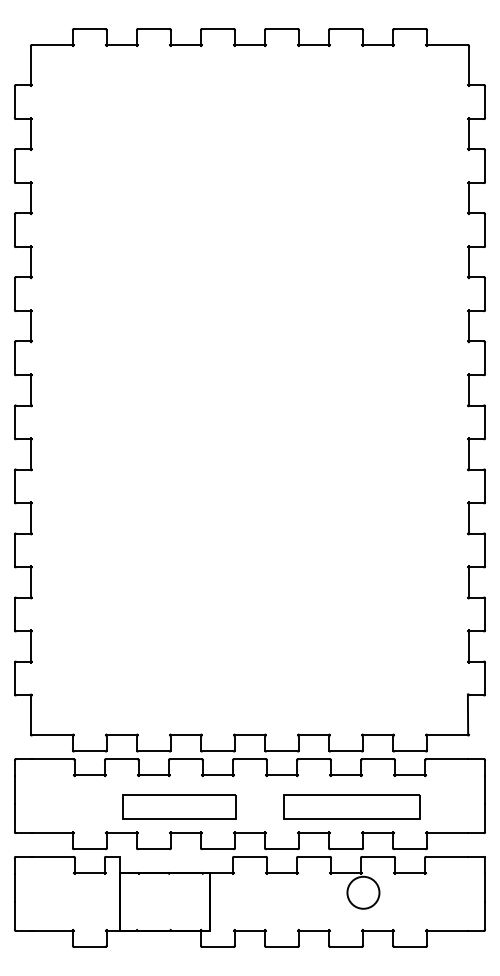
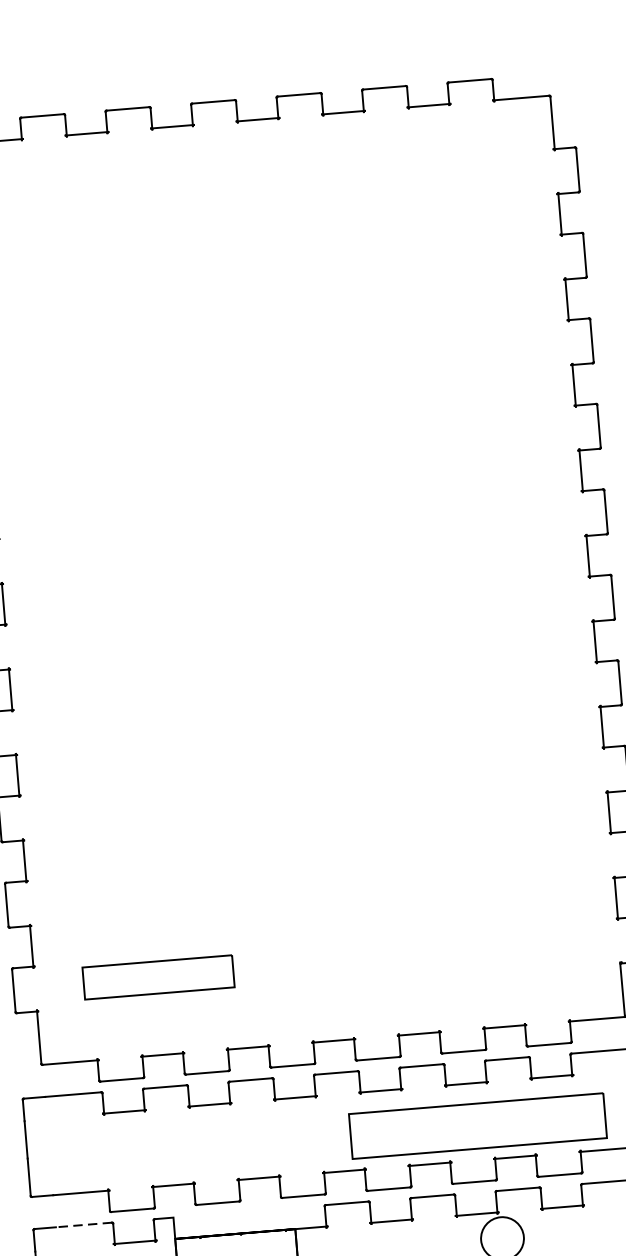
part: (179, 806) -> (158, 976), moved
part: (351, 806) -> (477, 1124), size x1.4
line: (52, 857) -> (83, 1225), solid -> dashed

